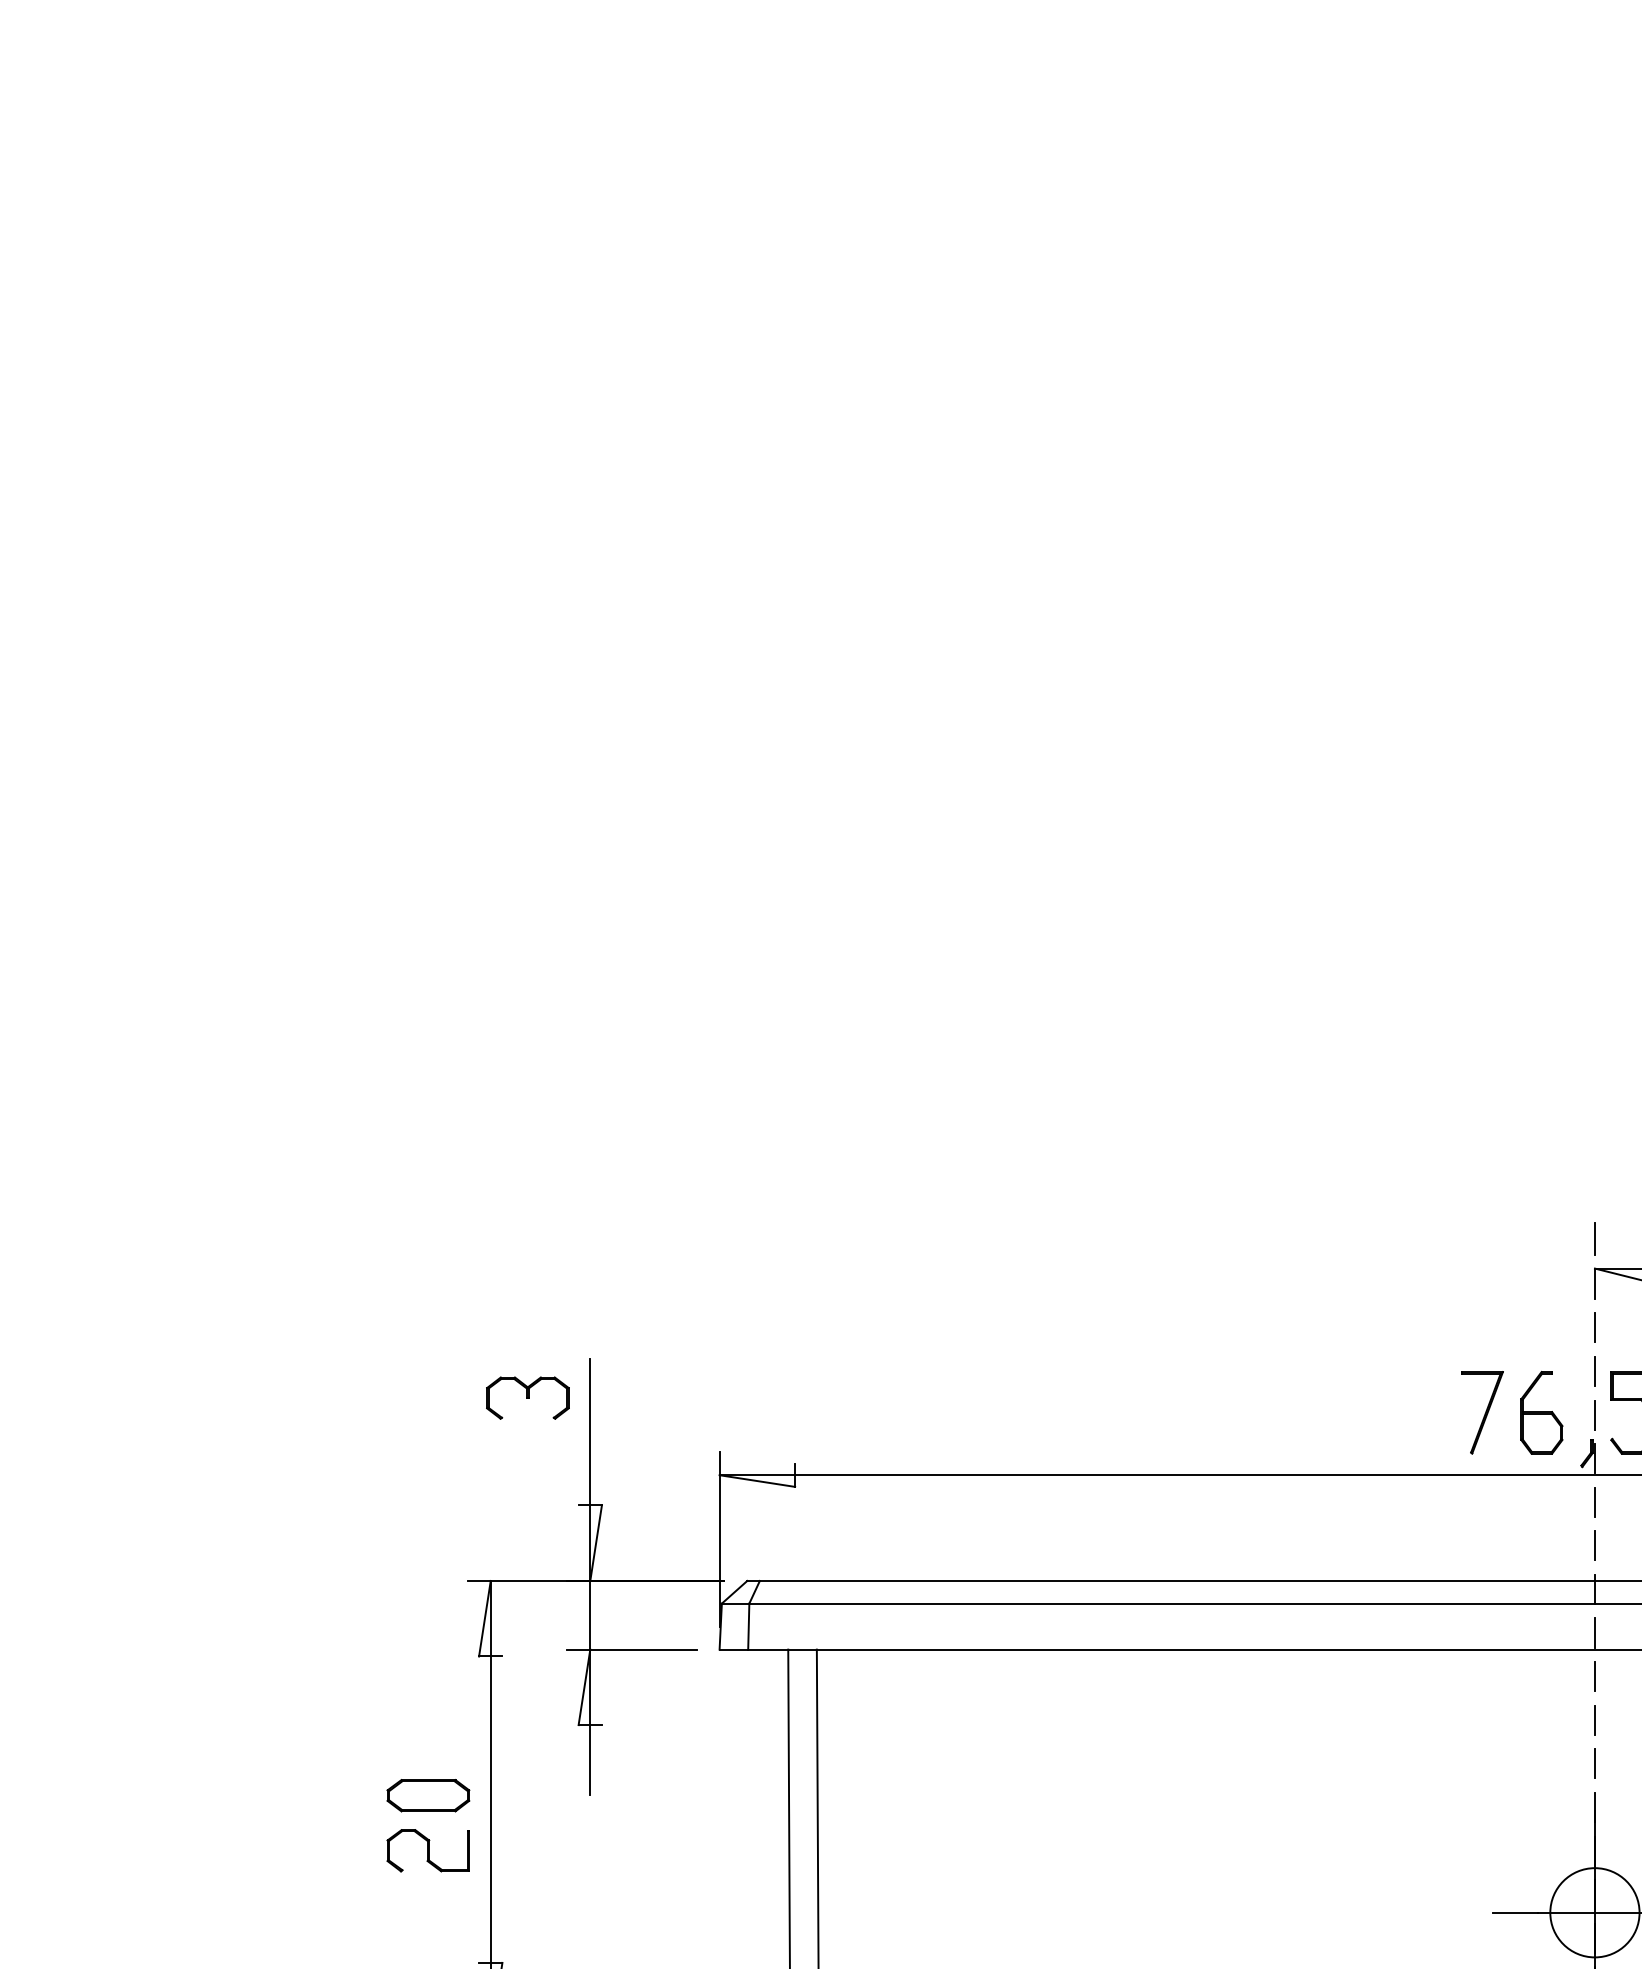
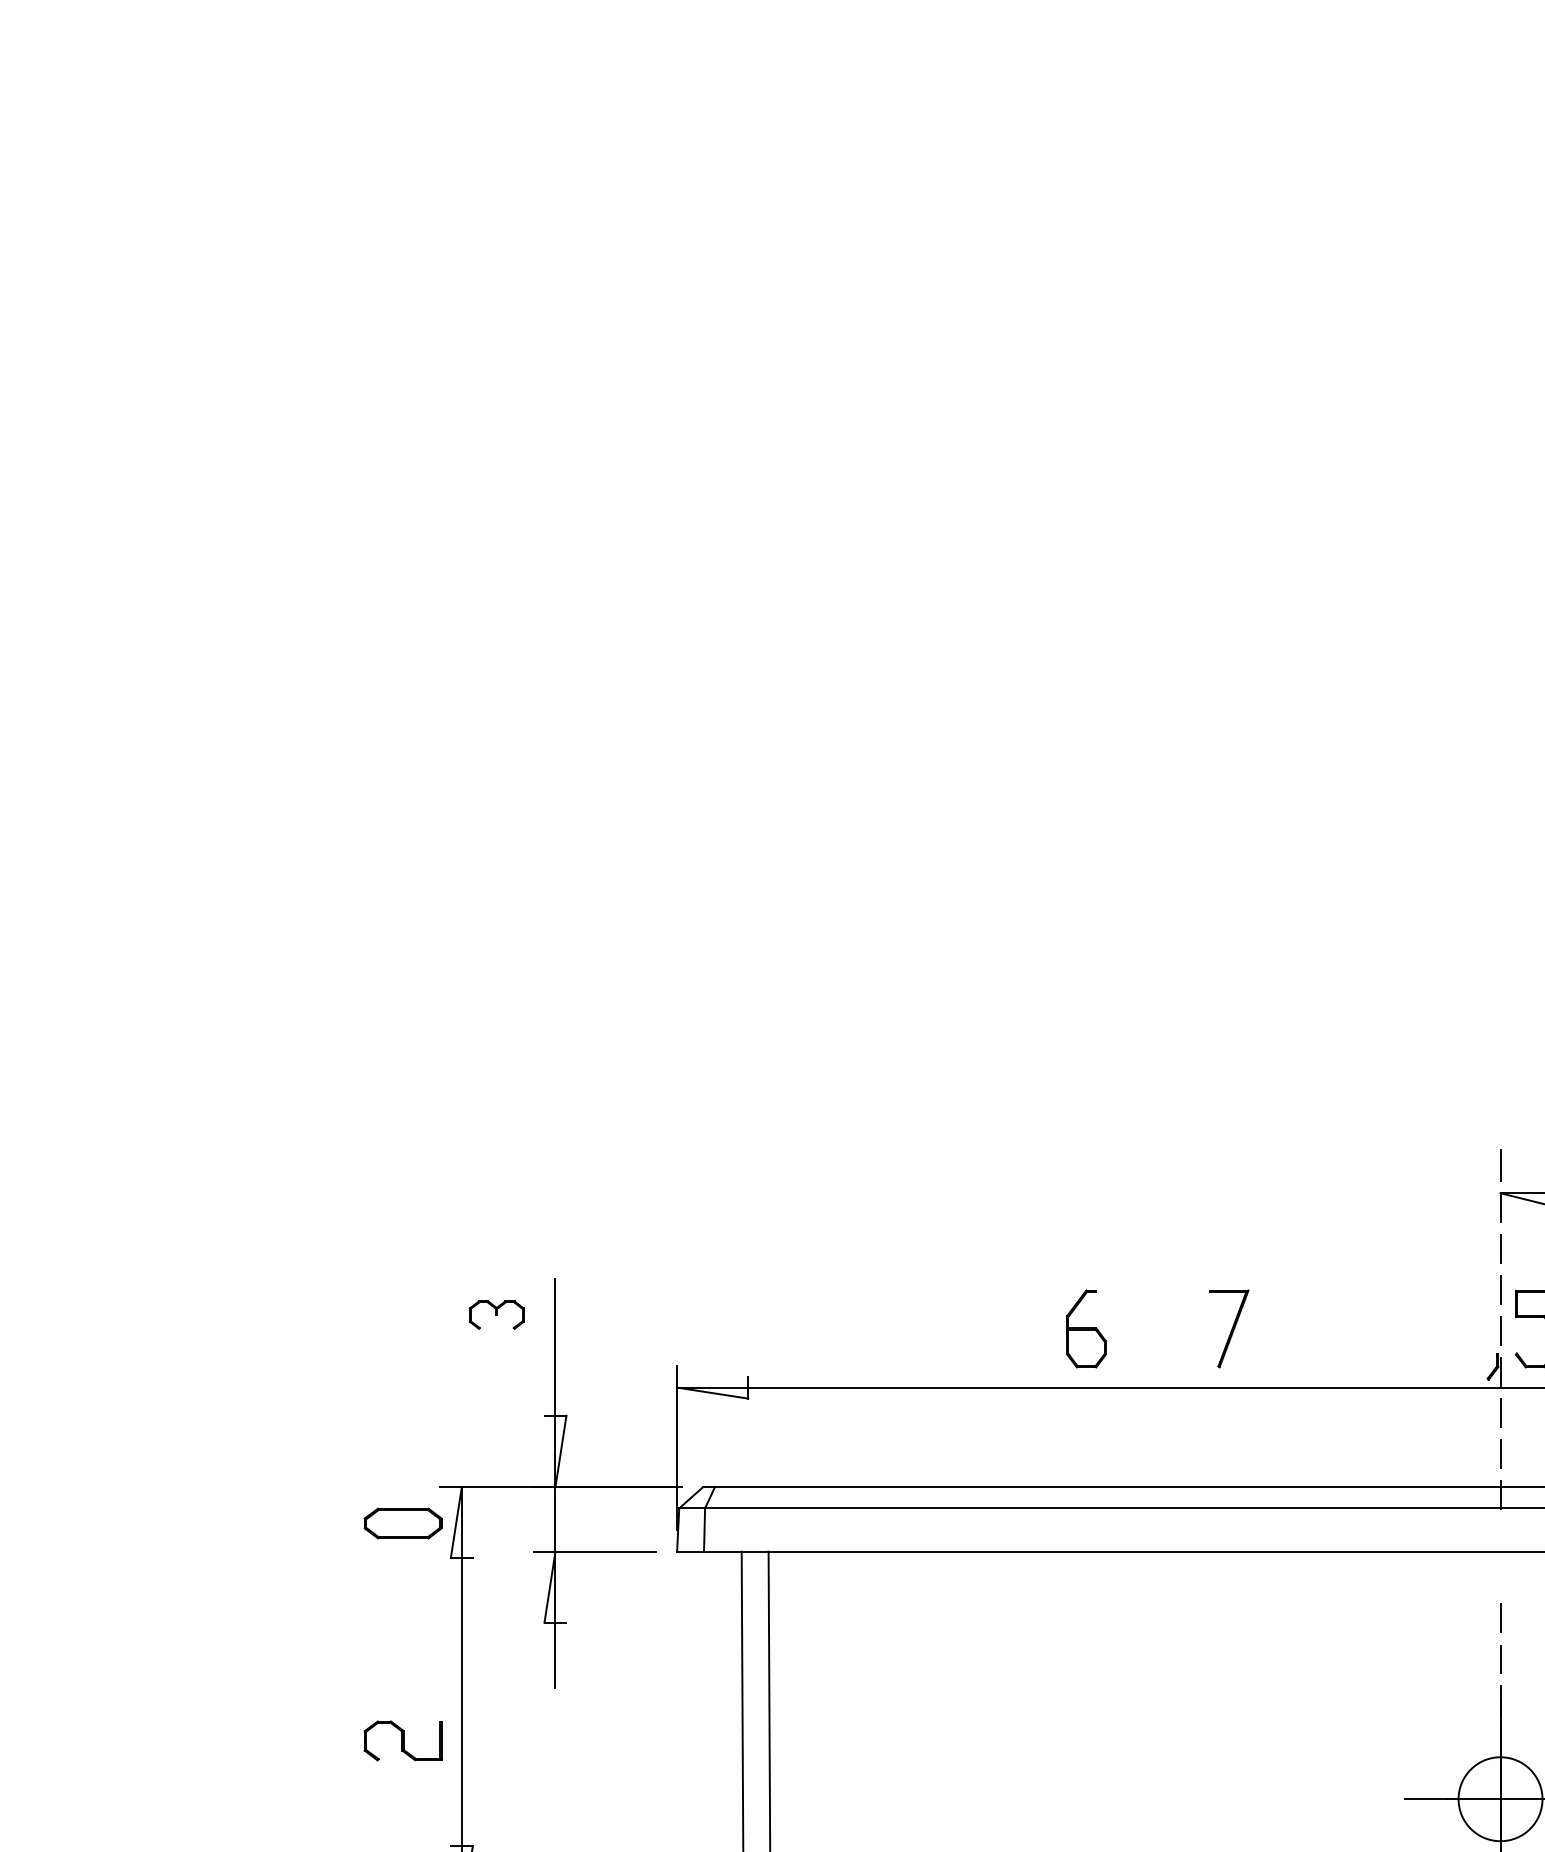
part: (527, 1397) -> (496, 1314), size x0.7
part: (1482, 1412) -> (1229, 1328), moved
part: (1541, 1412) -> (1086, 1328), moved
line: (1594, 1632) -> (1500, 1535), removed
line: (1594, 1676) -> (1500, 1576), removed
part: (428, 1795) -> (403, 1523), moved

